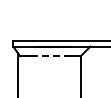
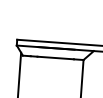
line: (52, 56) -> (55, 58), dashed -> solid

